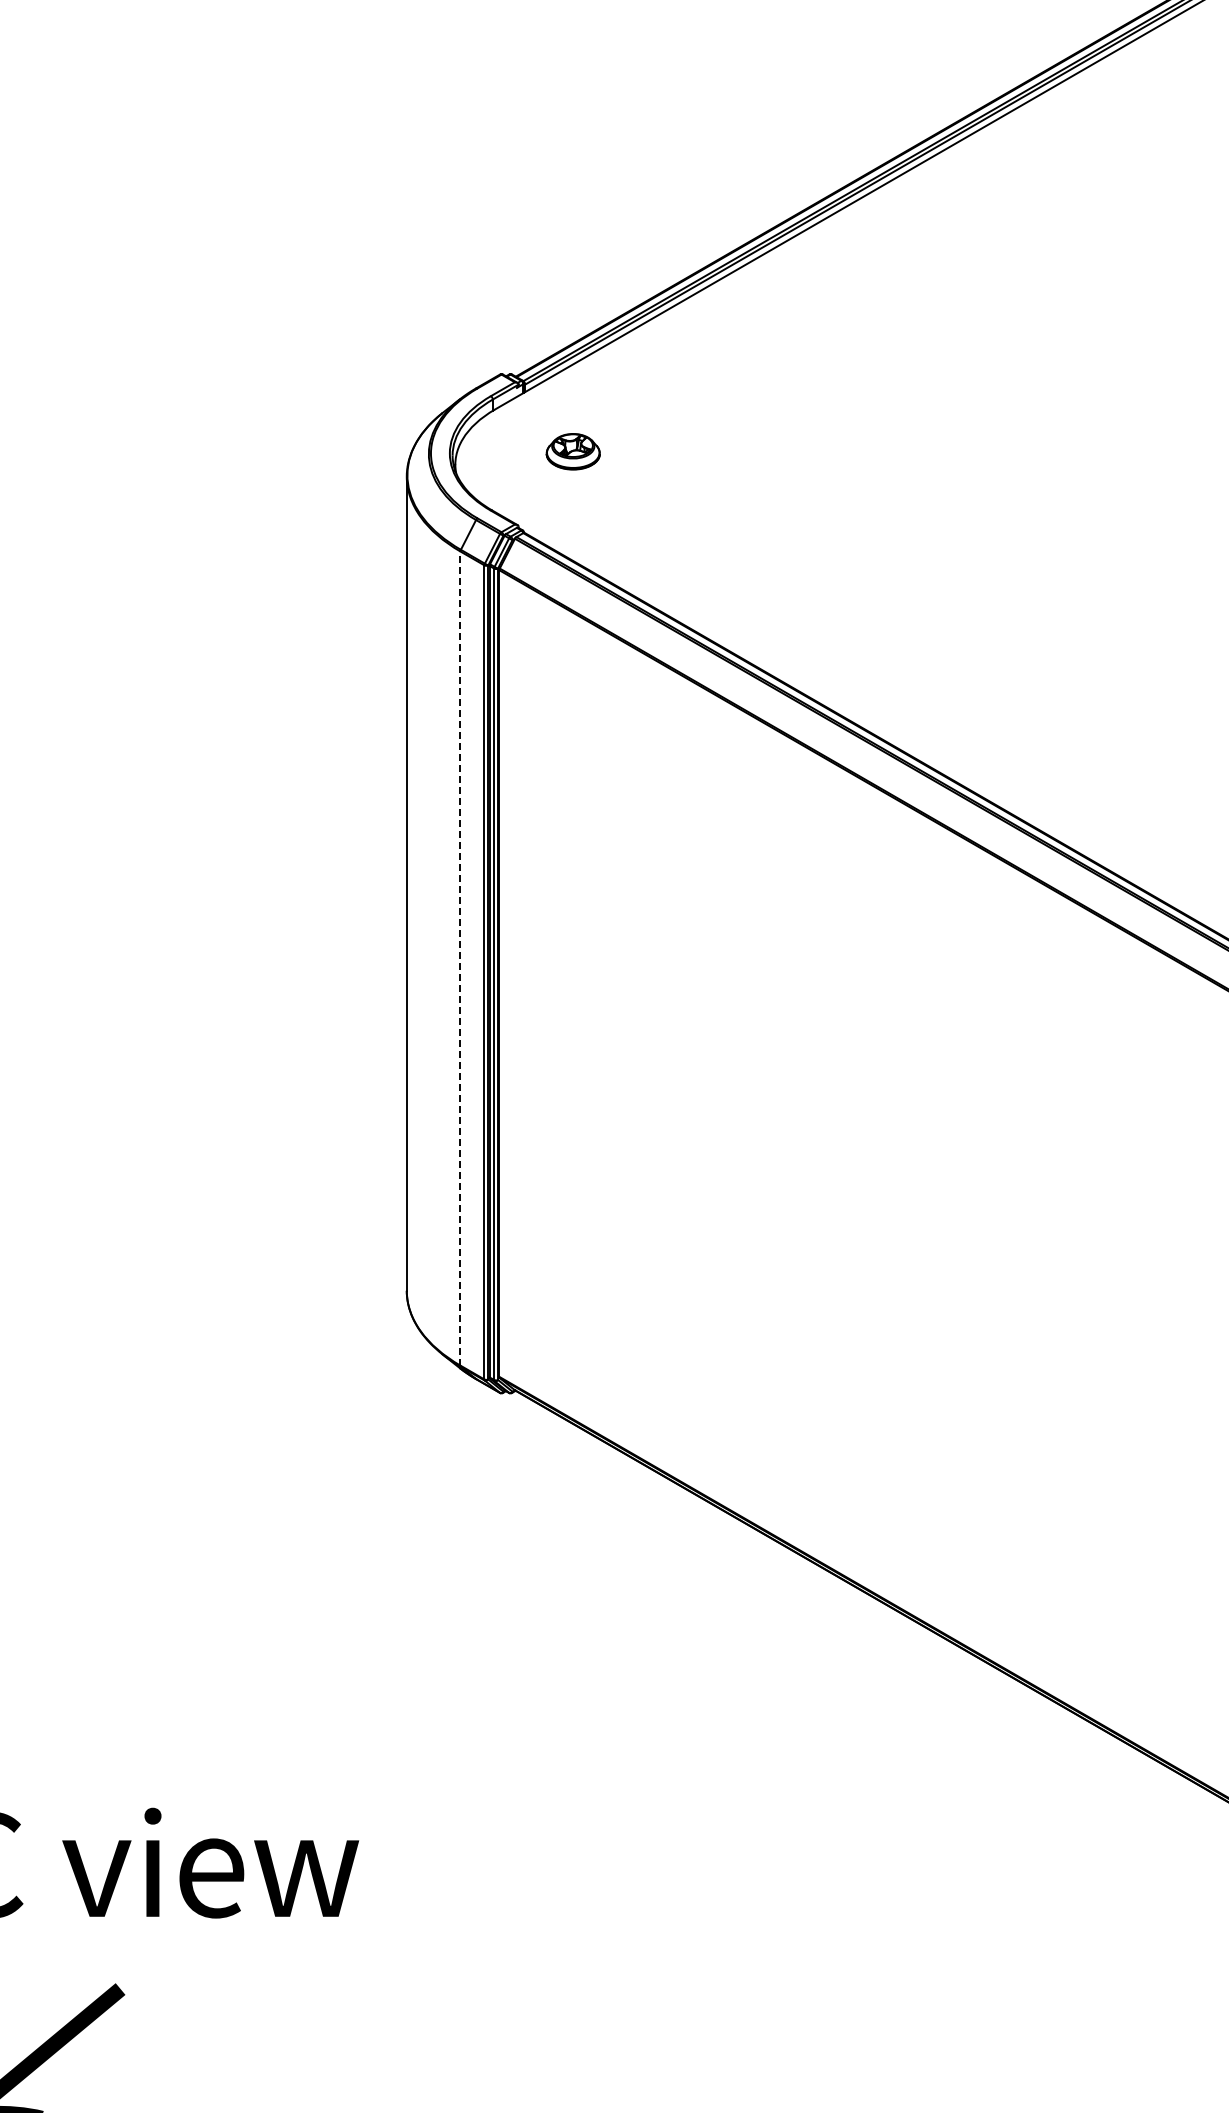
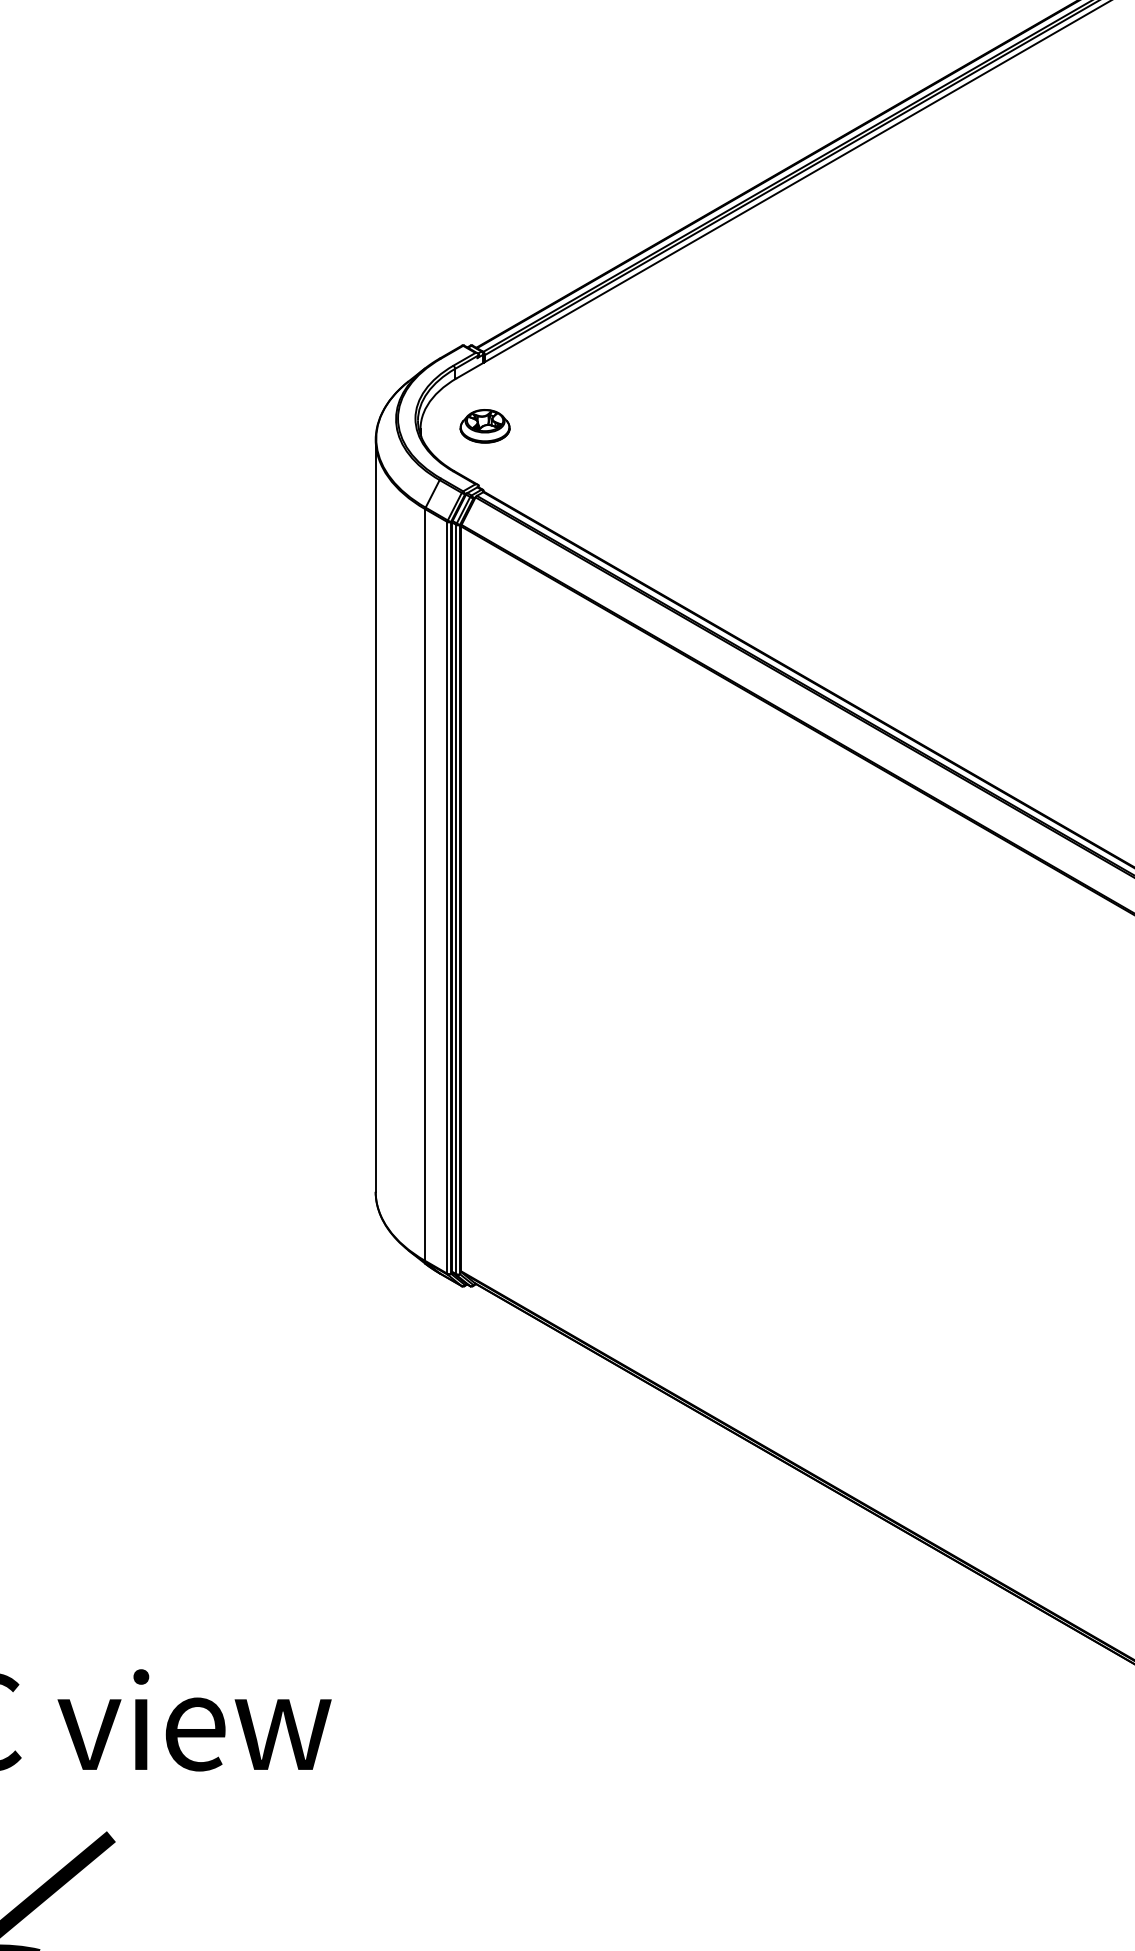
part: (572, 451) -> (484, 426), moved
line: (460, 958) -> (425, 885), dashed -> solid

